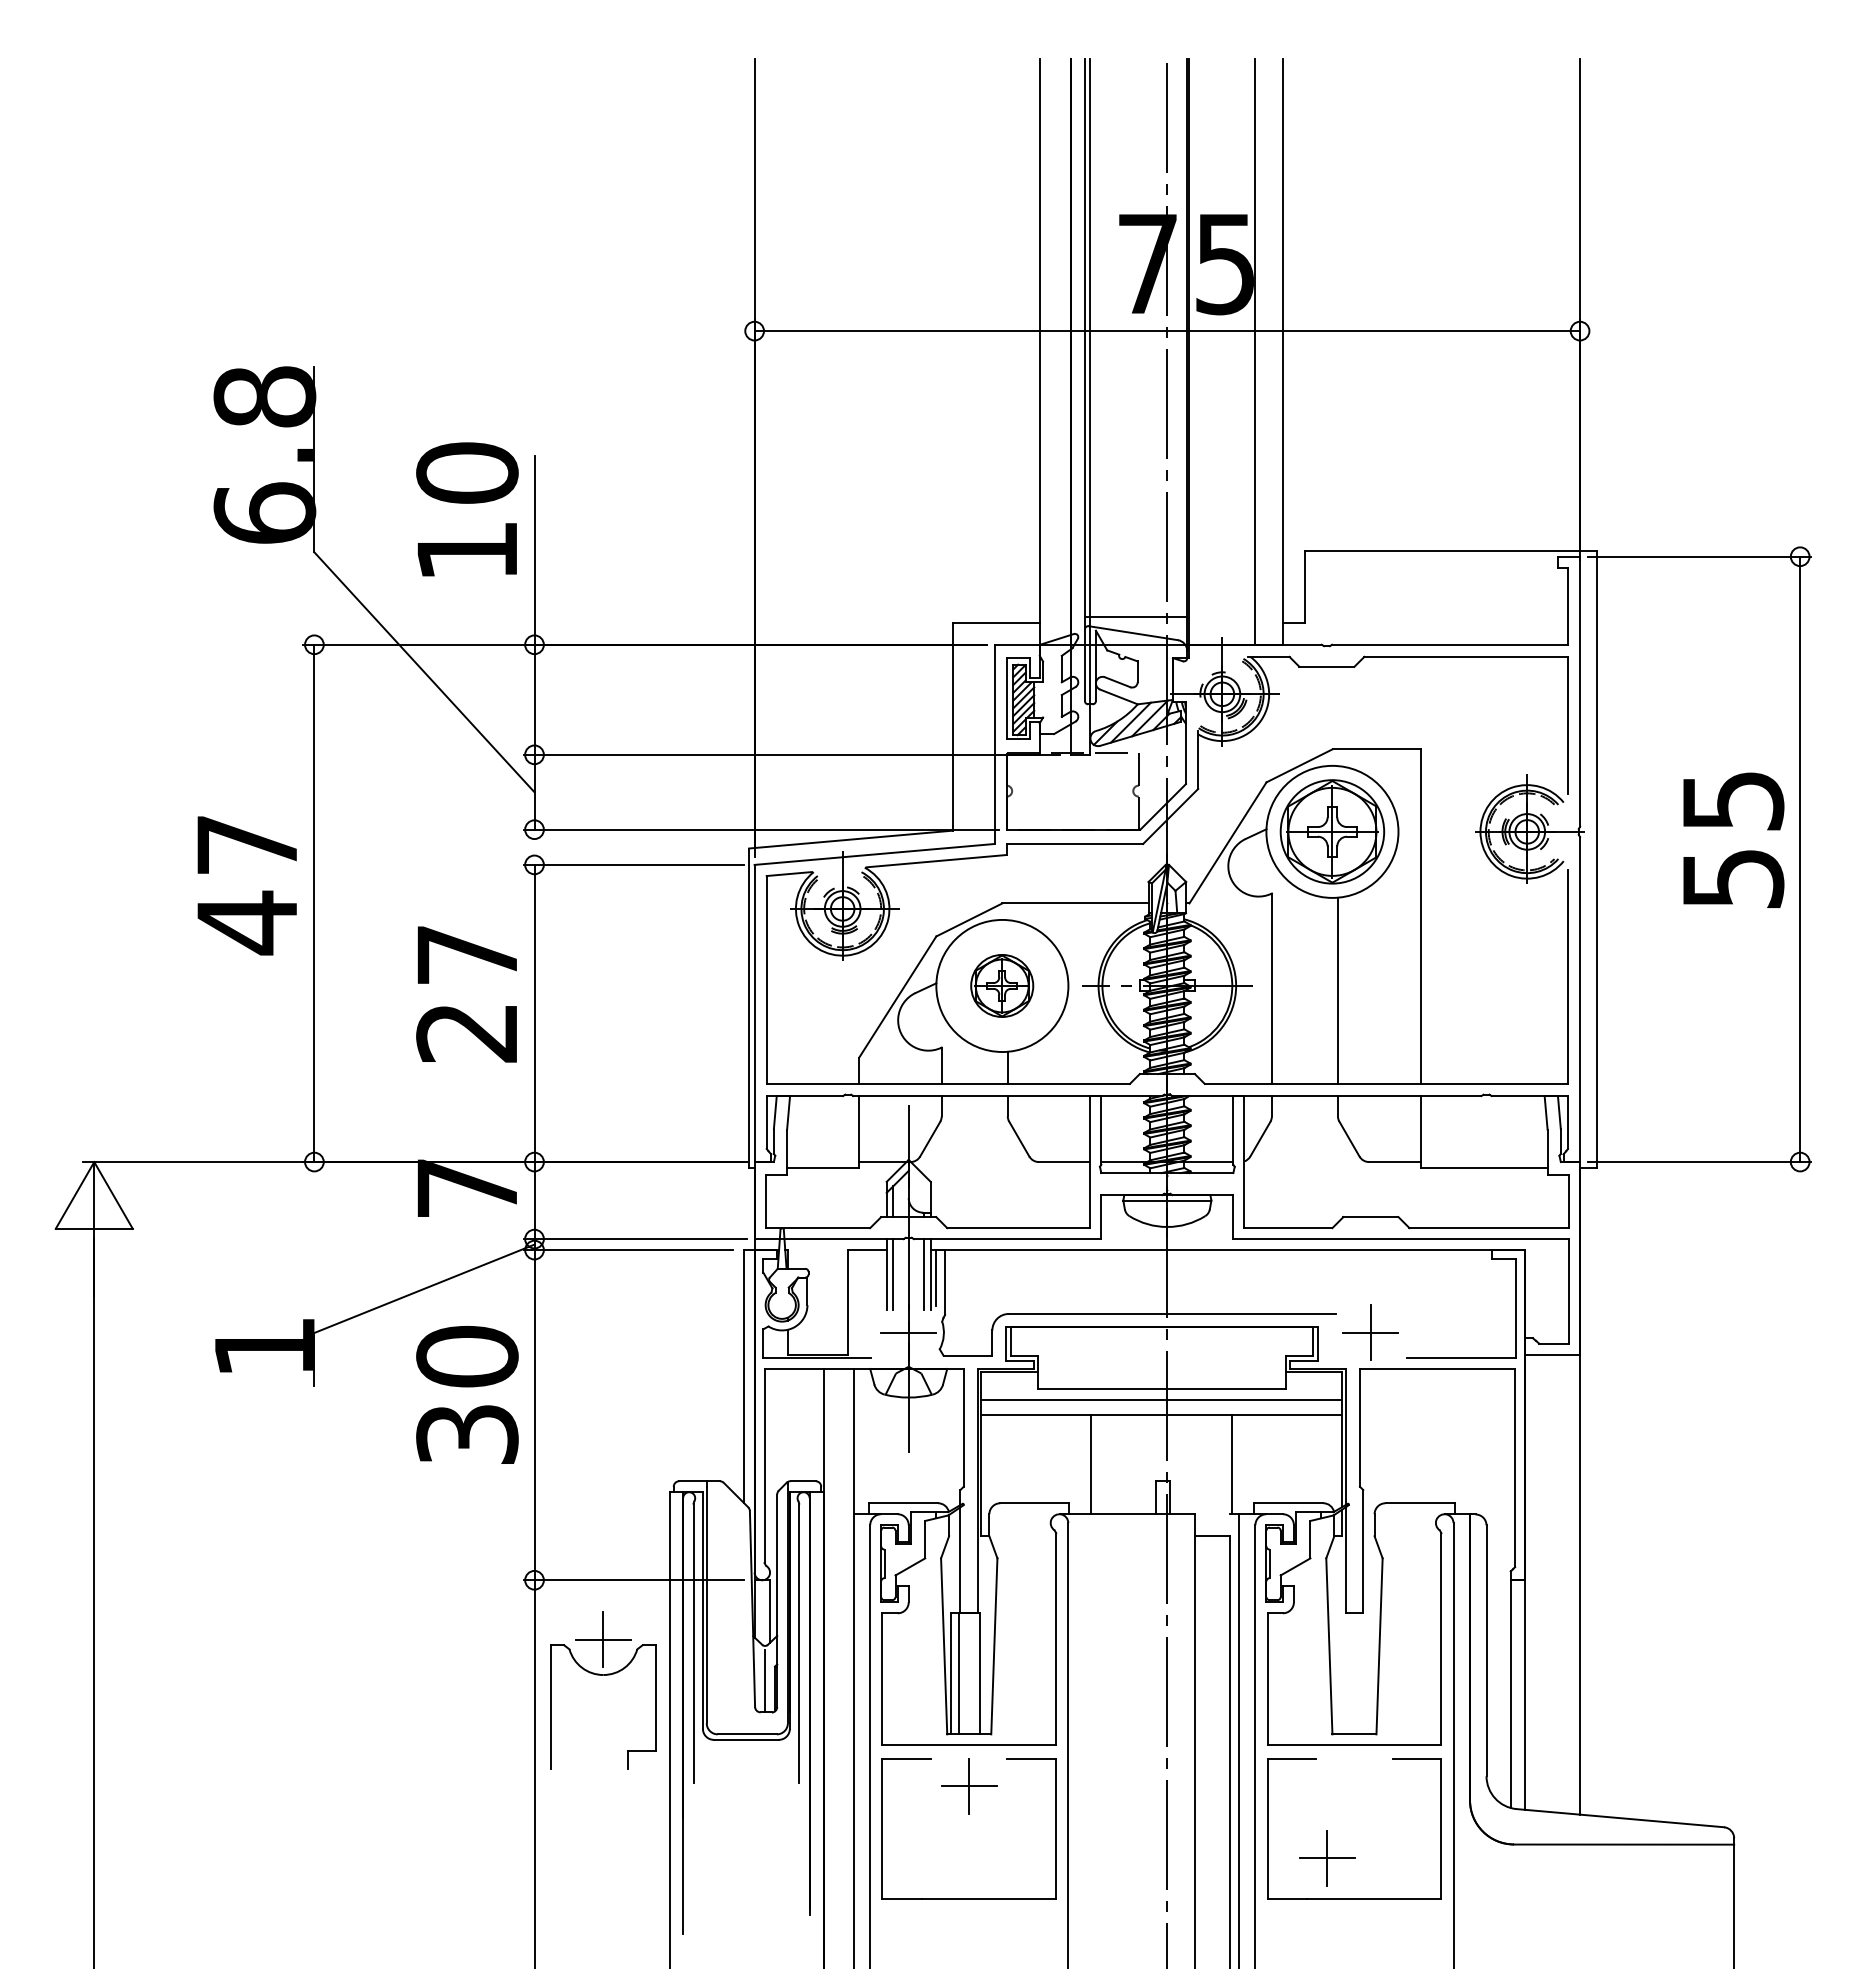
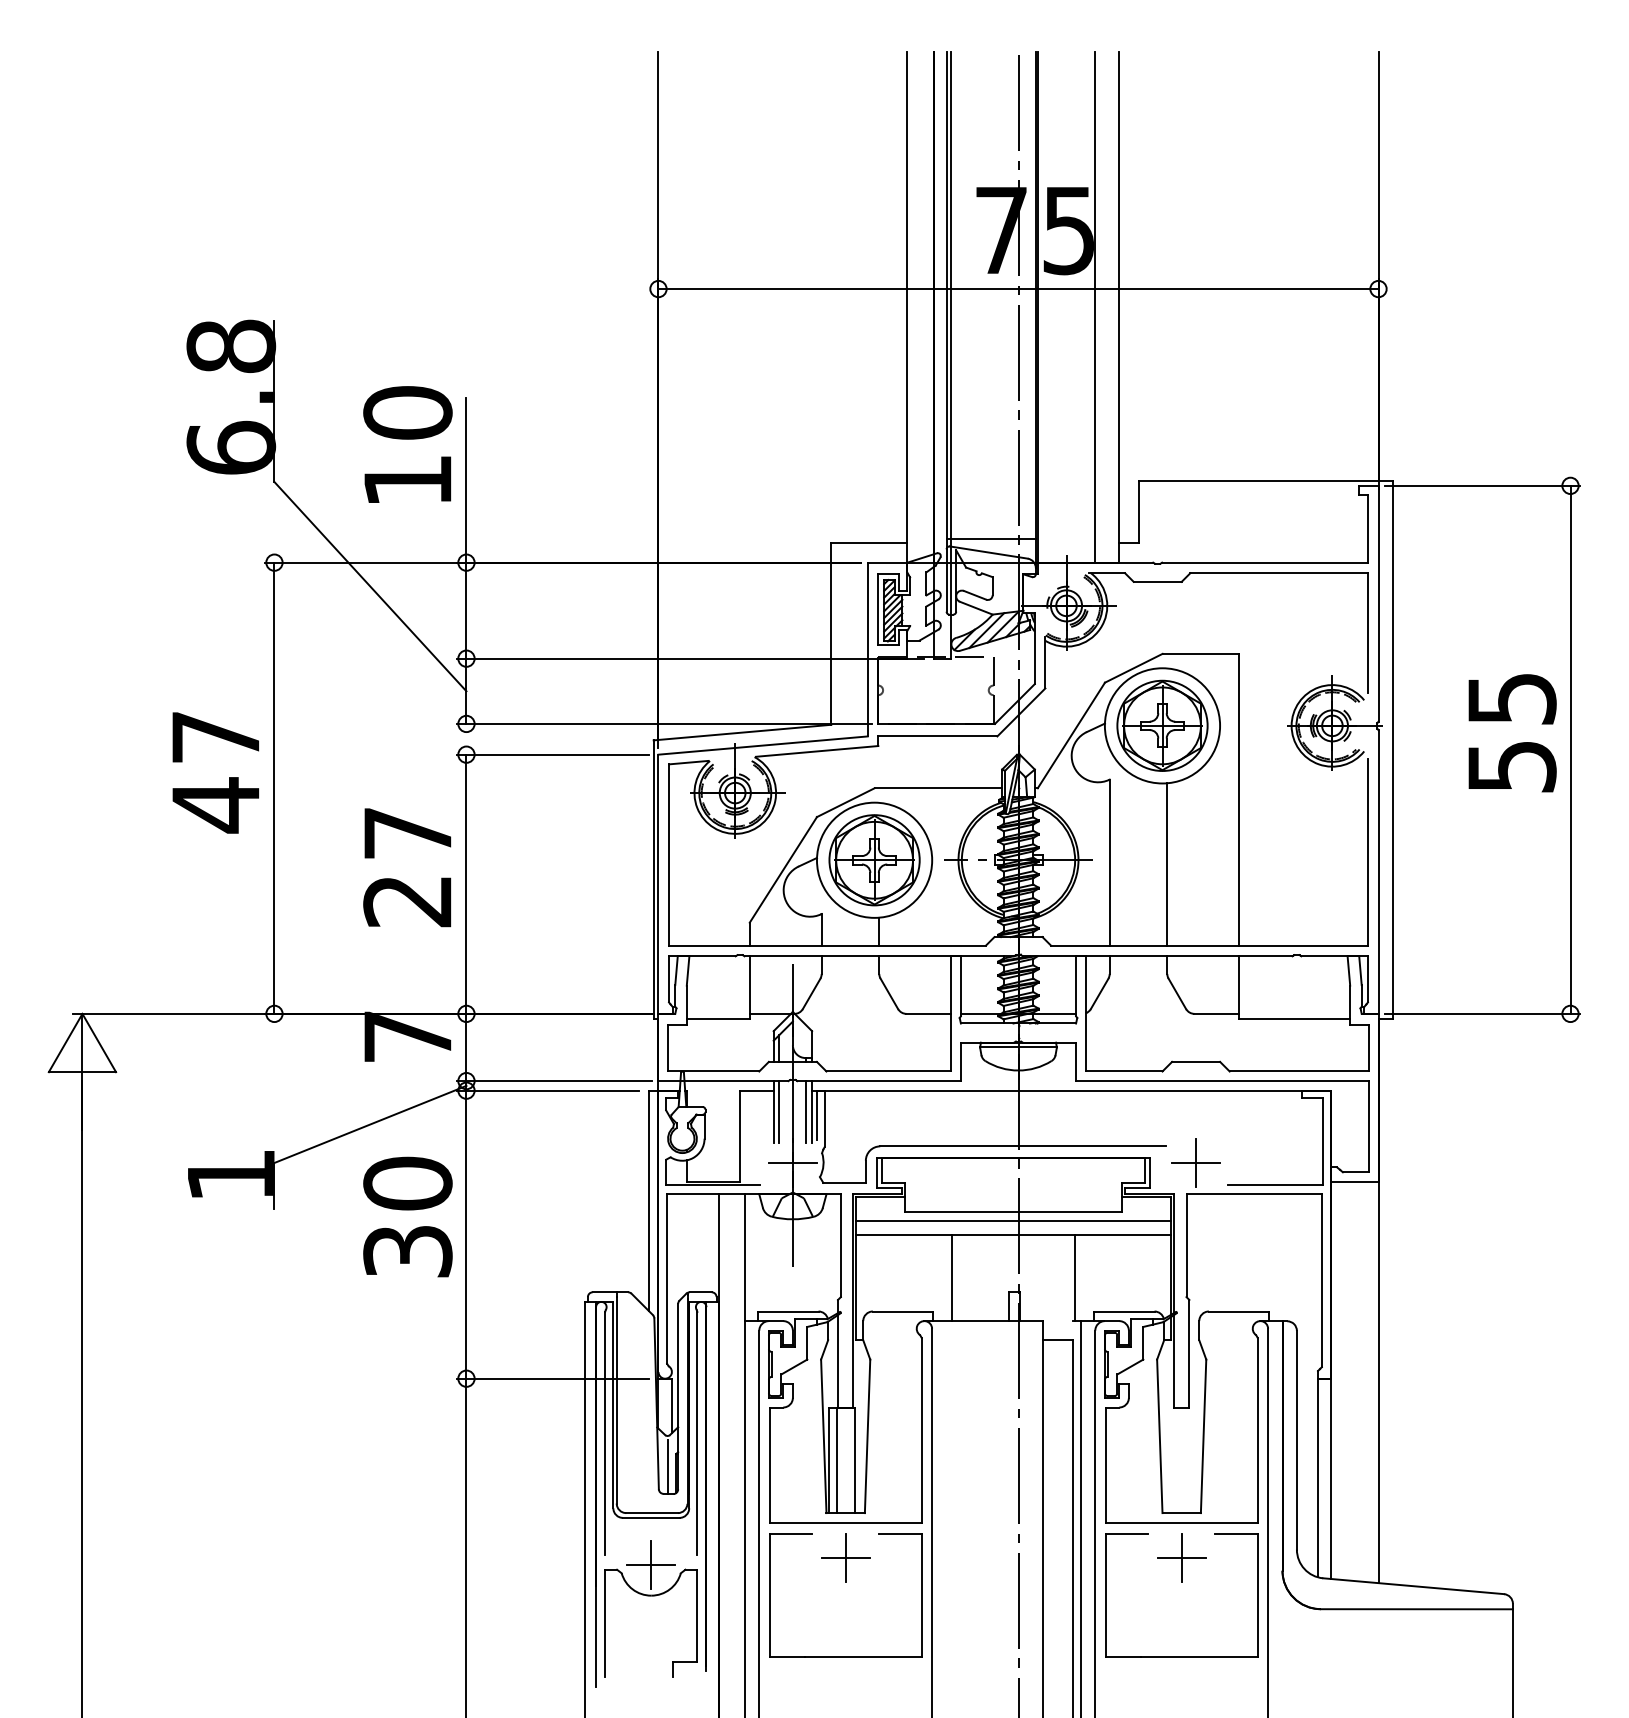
part: (1001, 985) -> (873, 859), size x1.67
part: (603, 1675) -> (651, 1596), moved
part: (1327, 1858) -> (1181, 1558), moved

